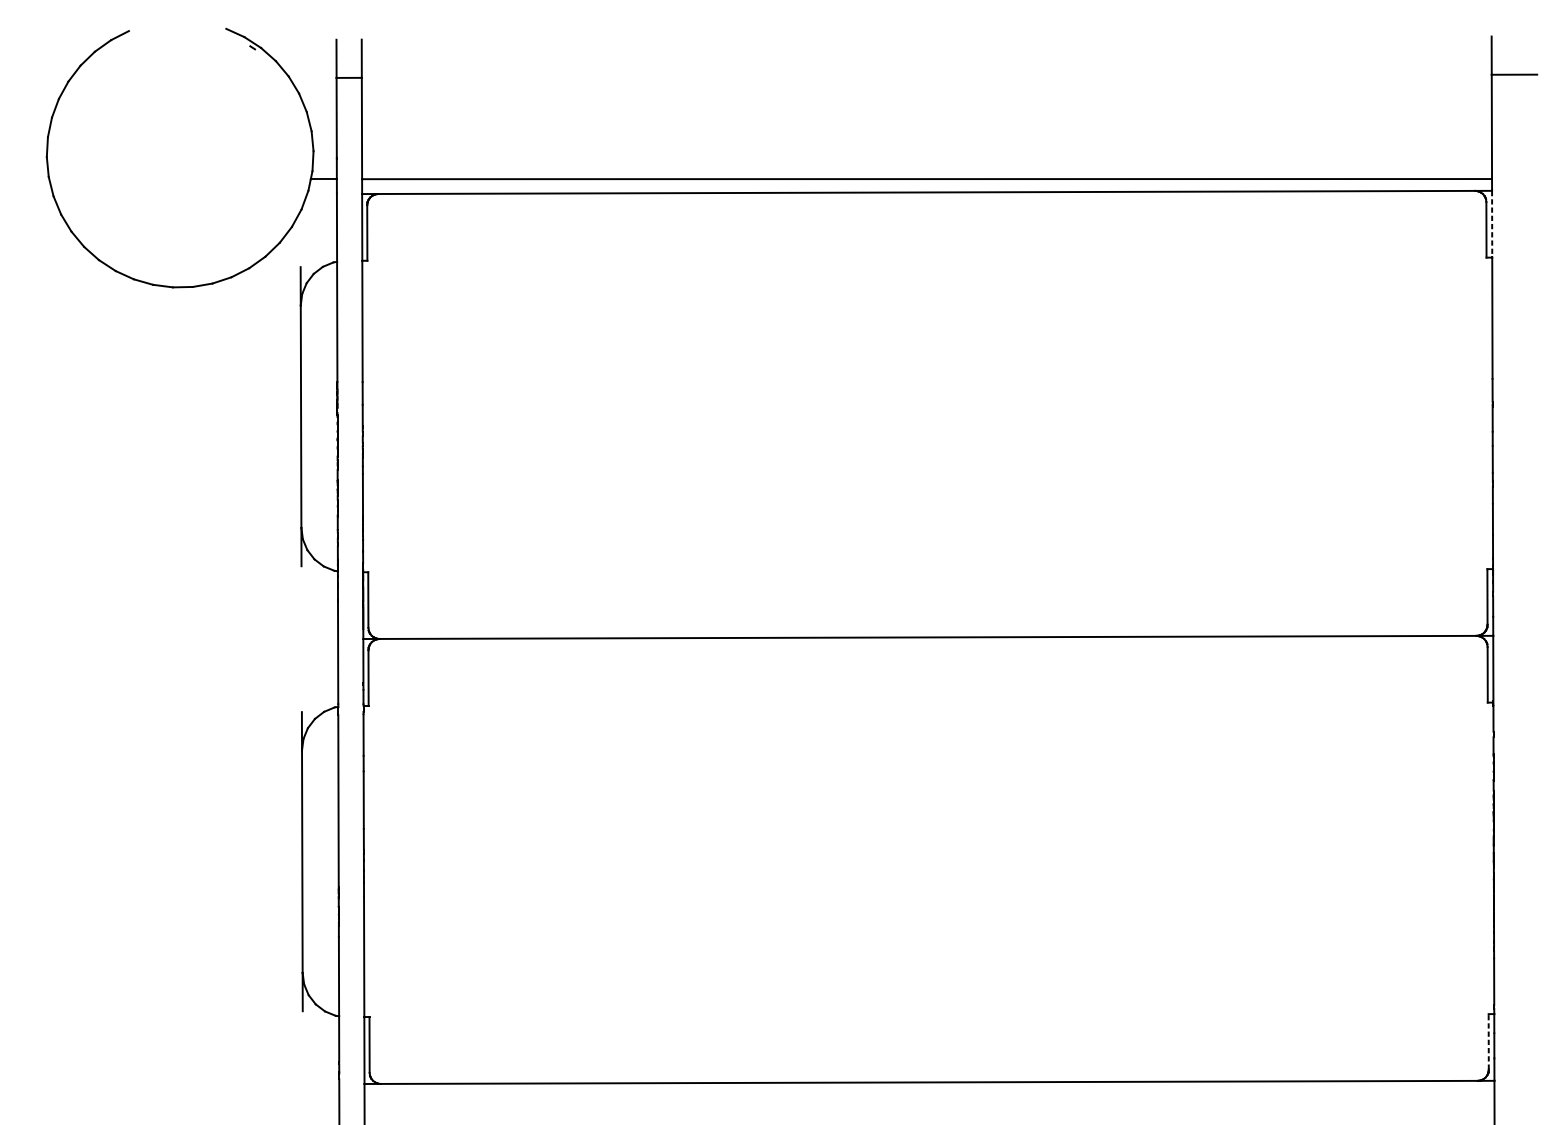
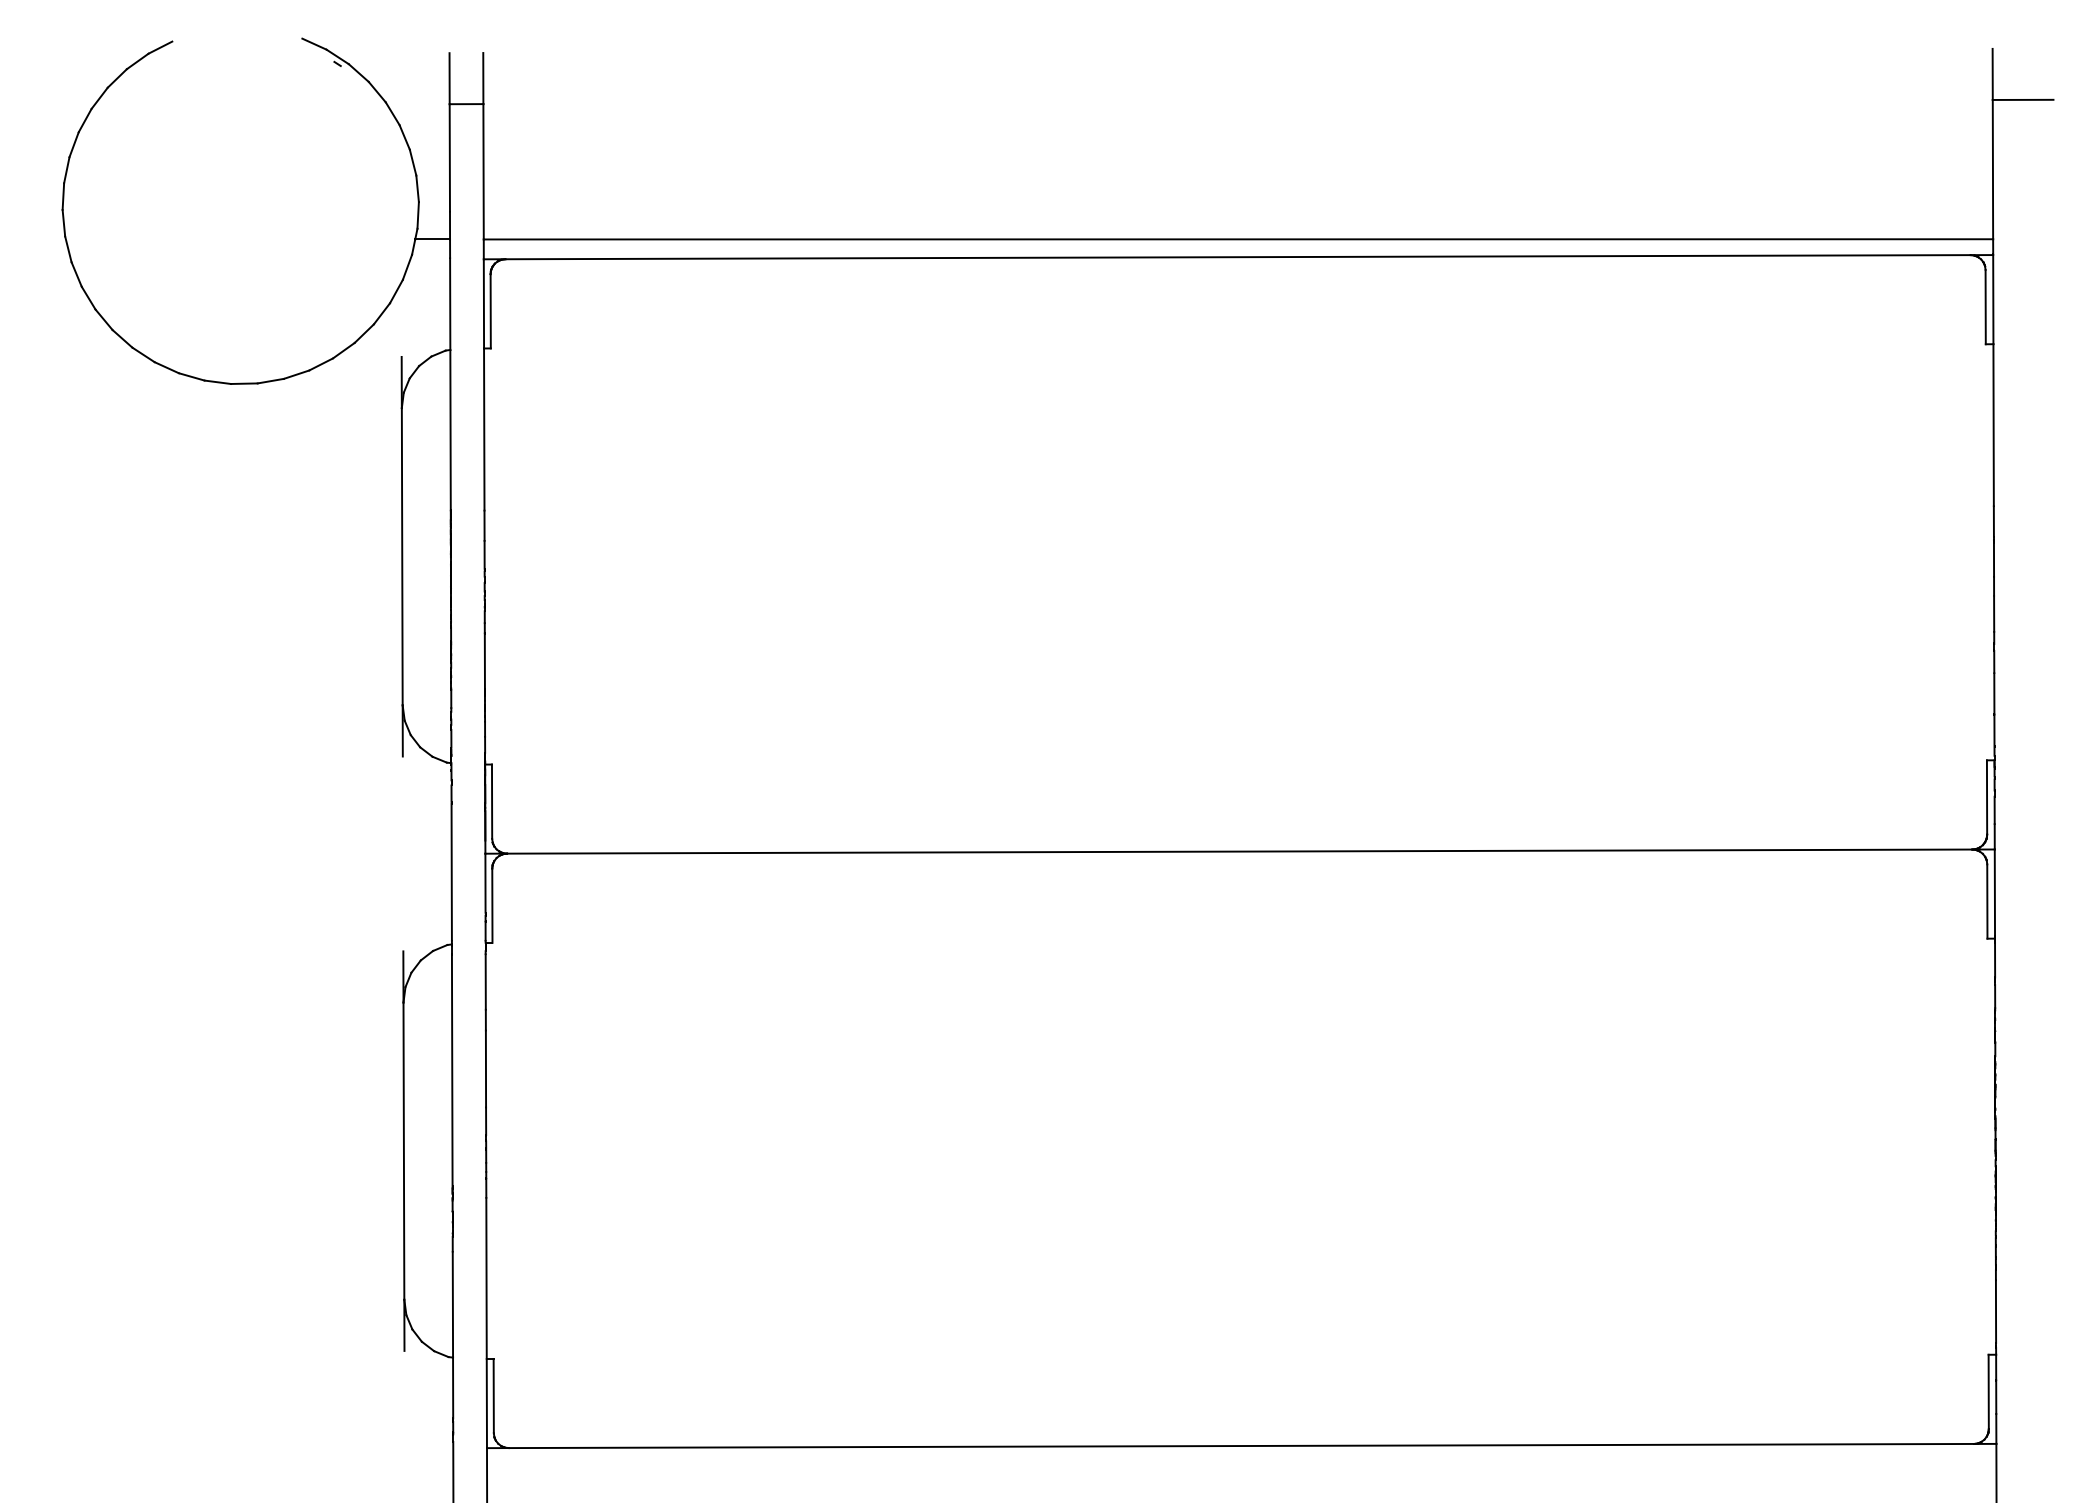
line: (1492, 224) -> (1993, 300), dashed -> solid
line: (1488, 1041) -> (1988, 1391), dashed -> solid

